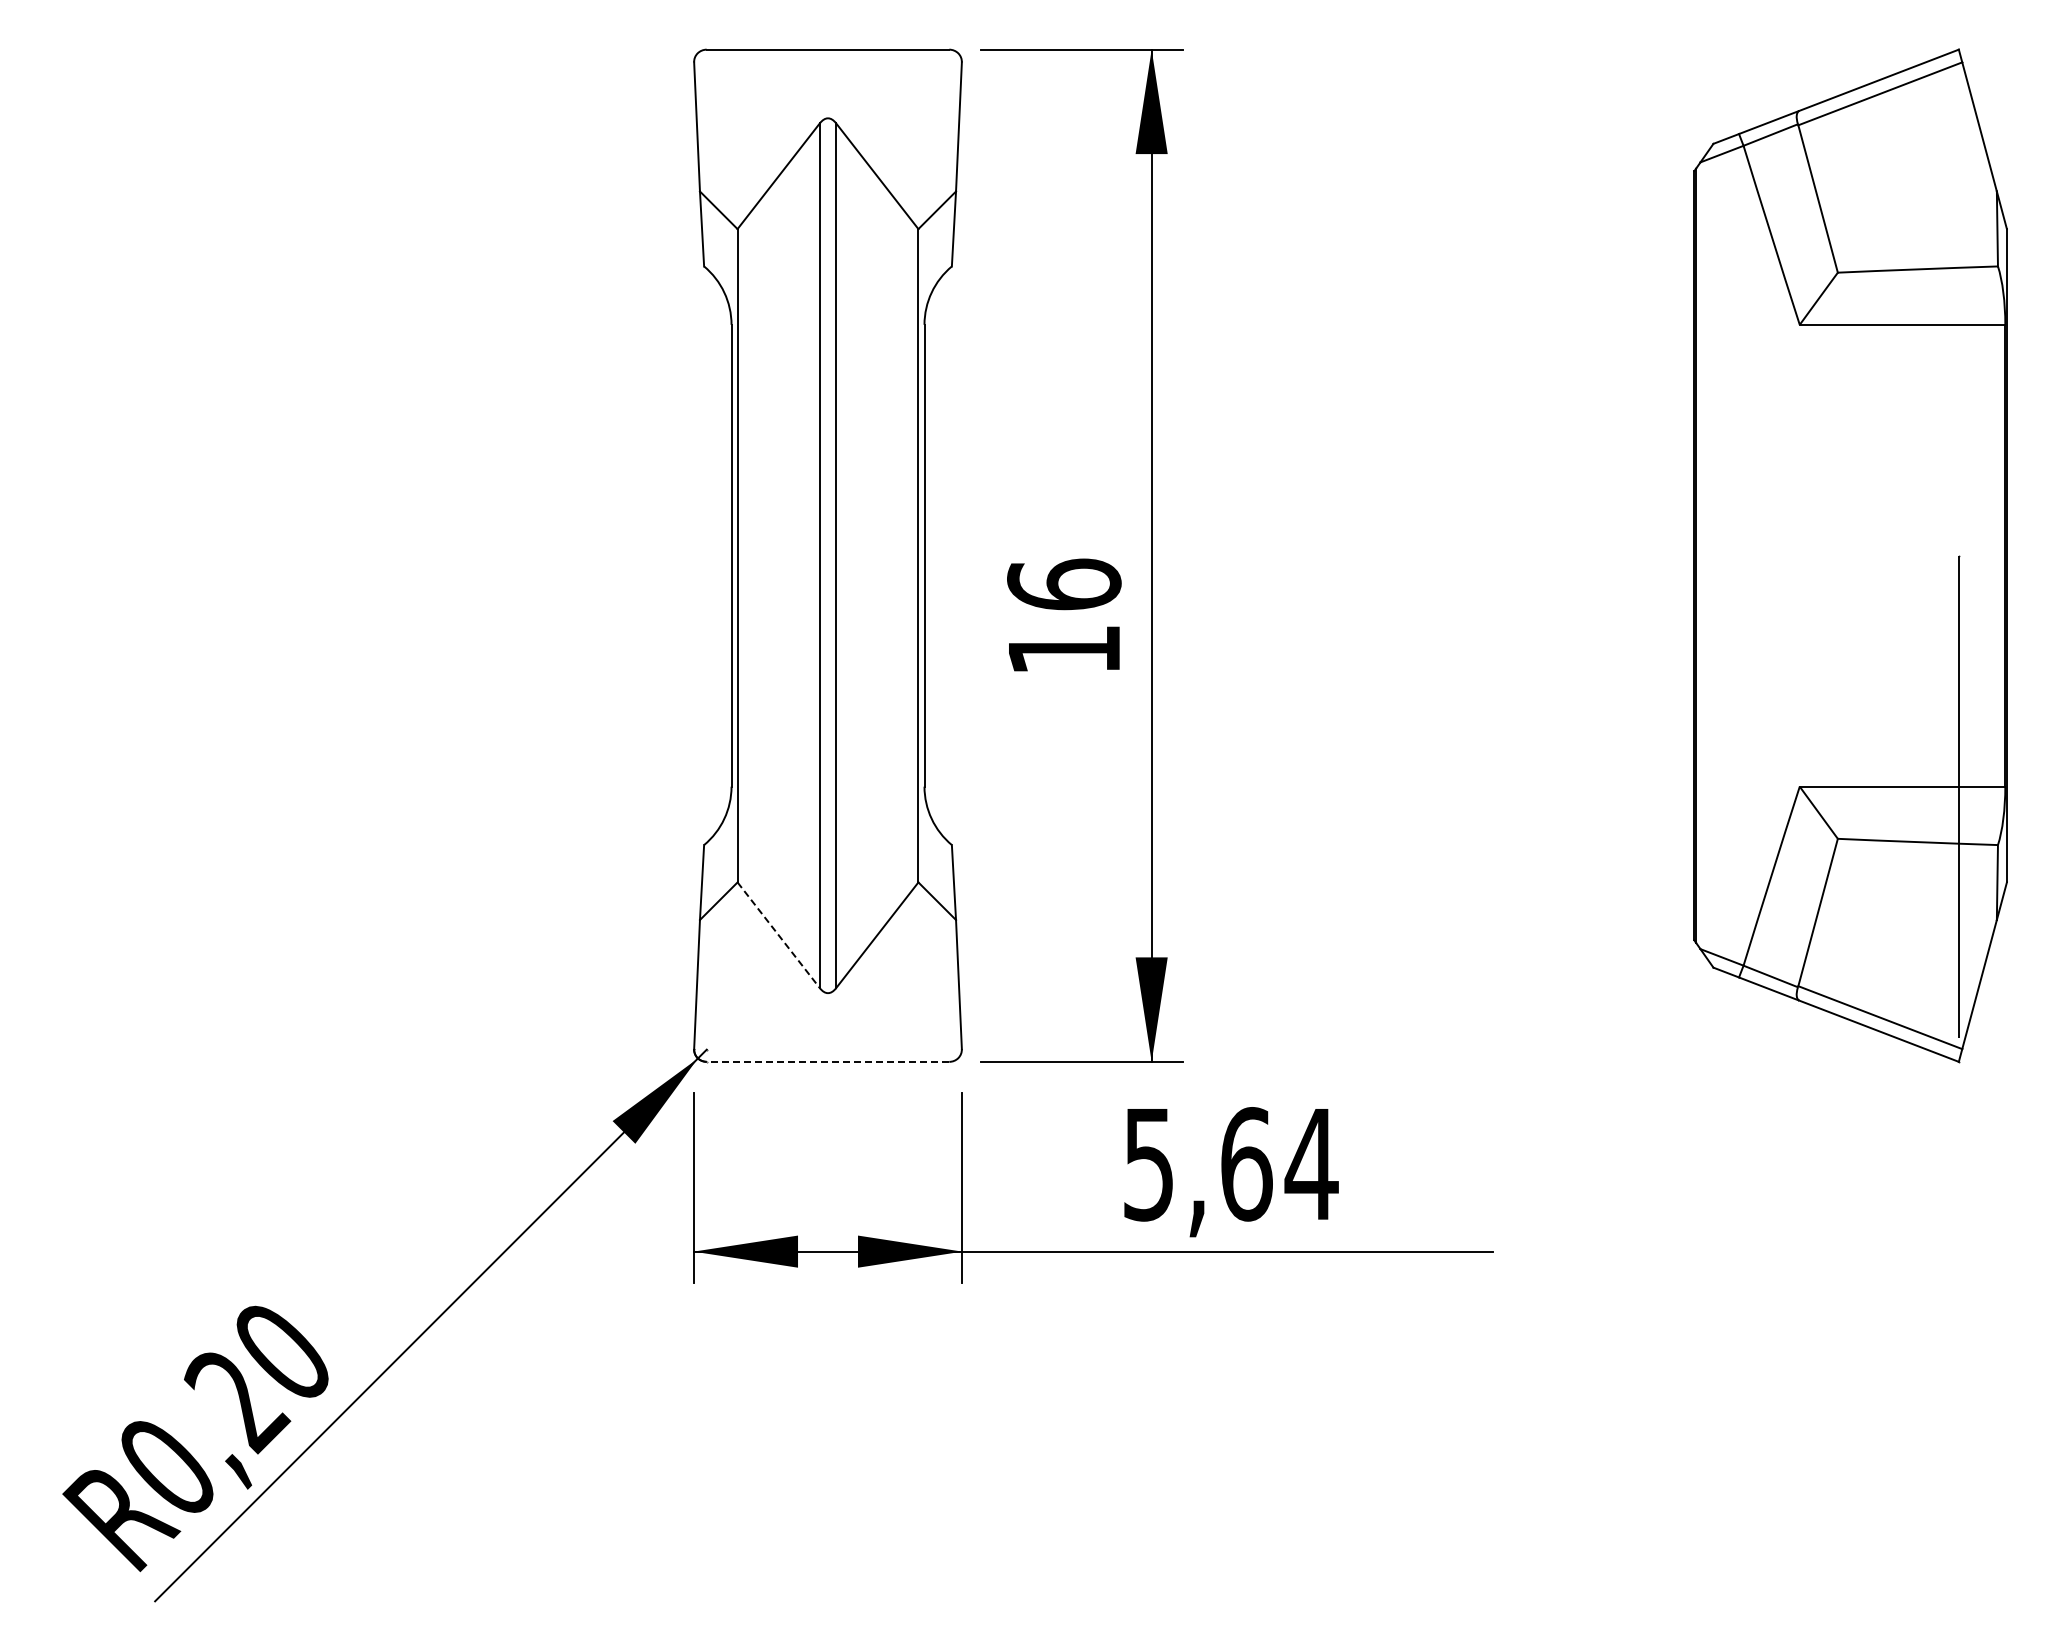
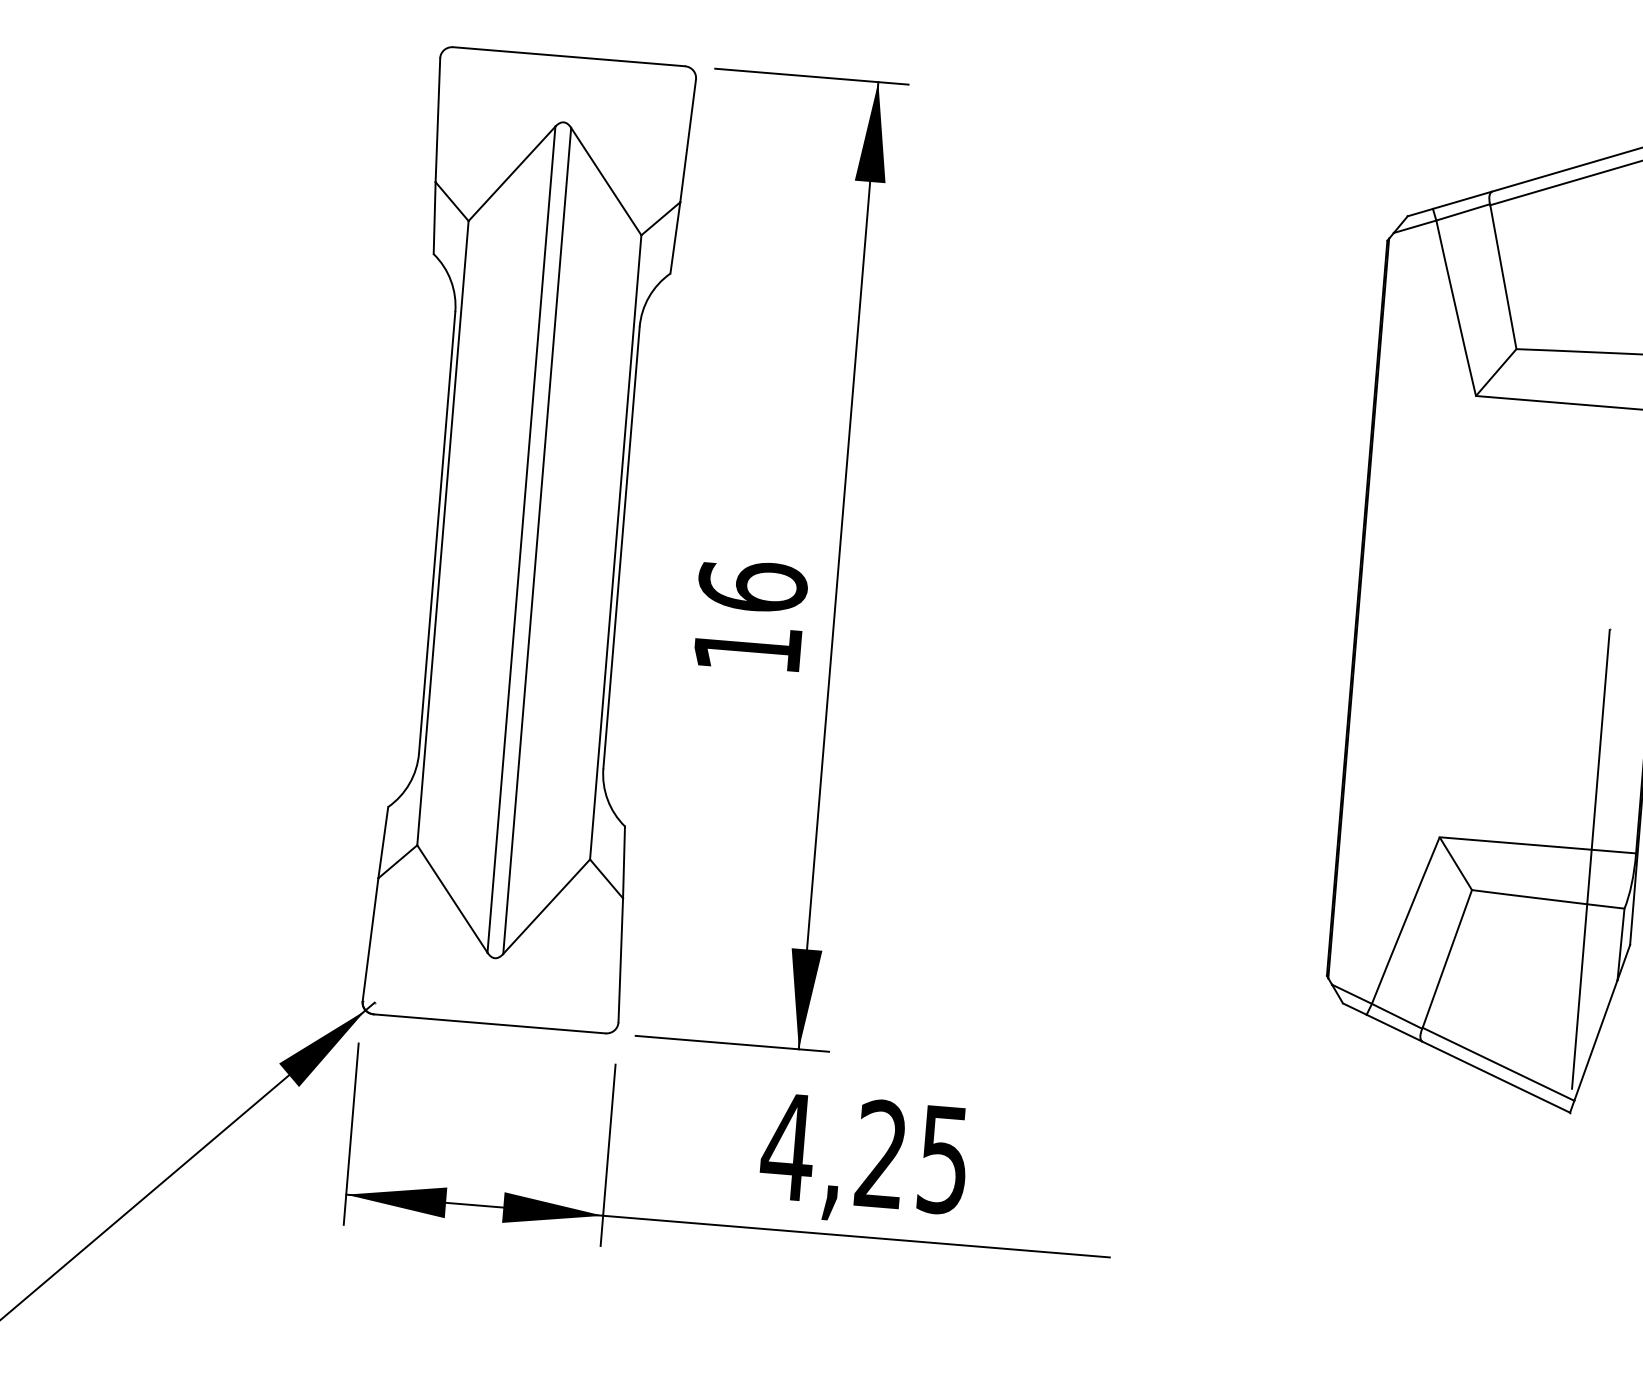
line: (778, 935) -> (452, 899), dashed -> solid
line: (827, 1061) -> (489, 1023), dashed -> solid
text: (1229, 1164) -> (865, 1153), 5,64 -> 4,25

